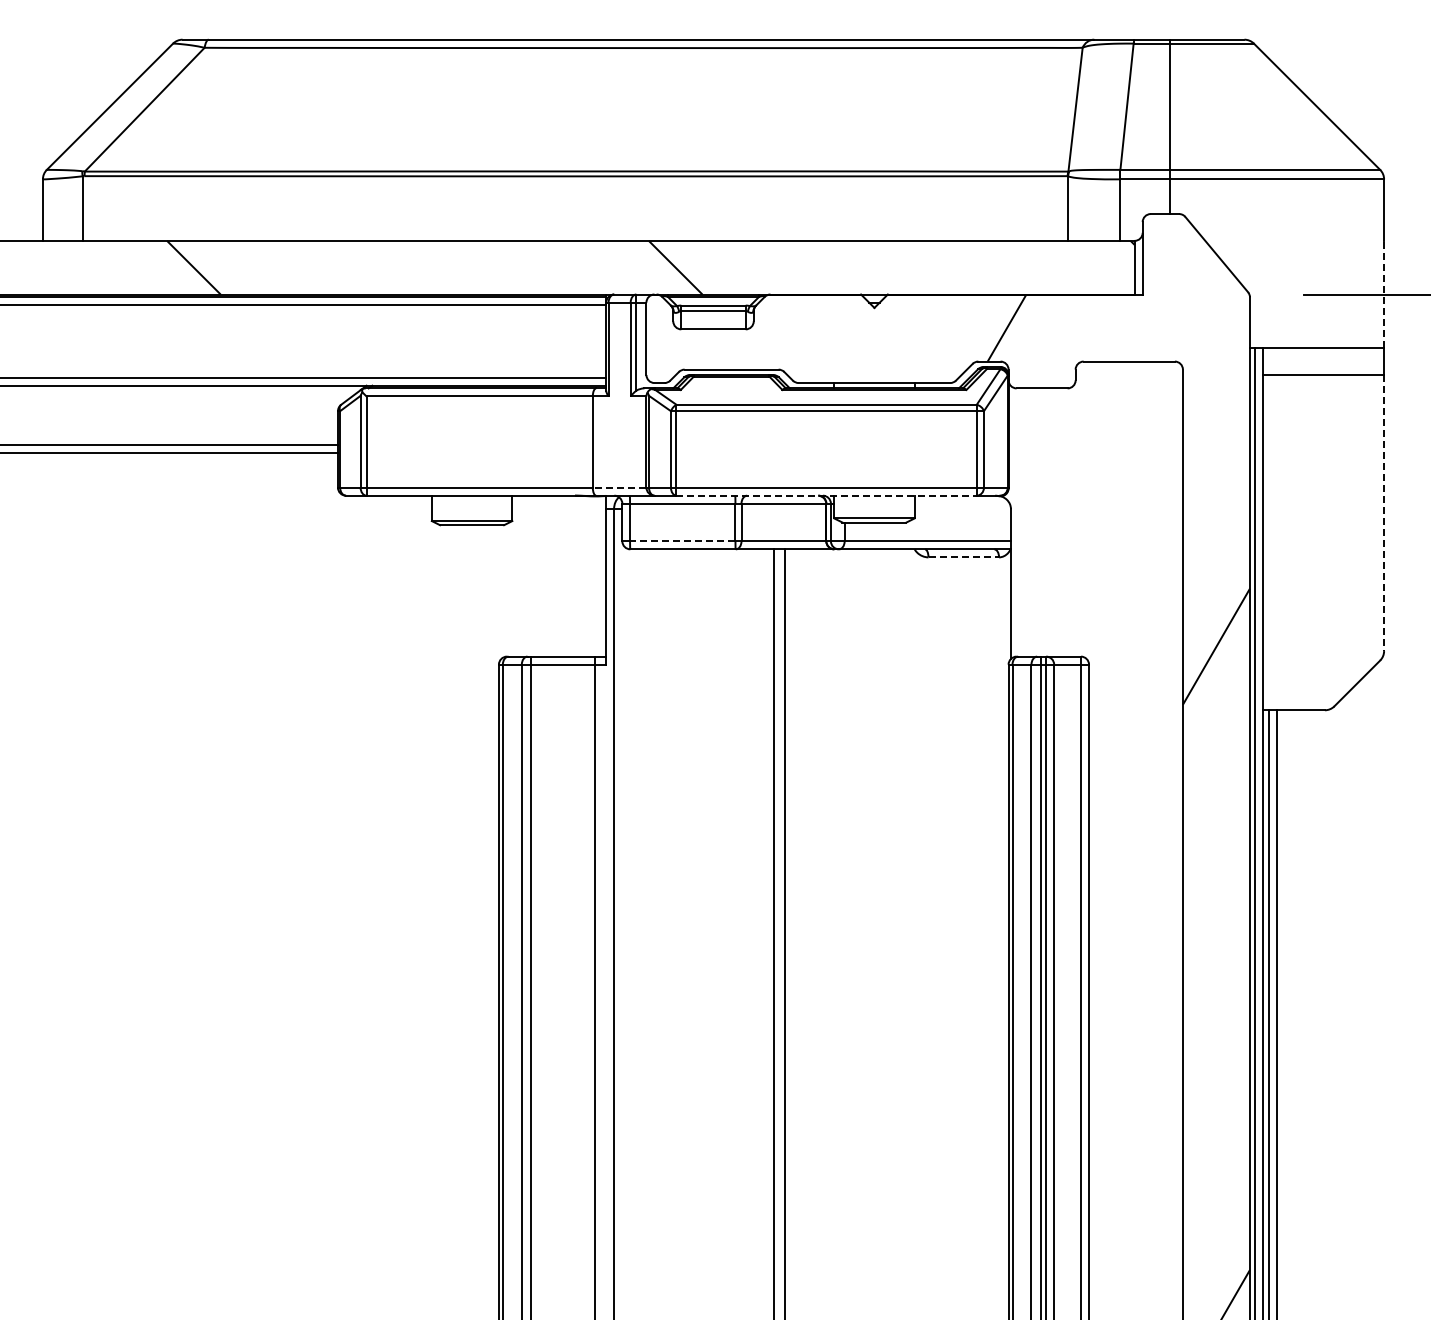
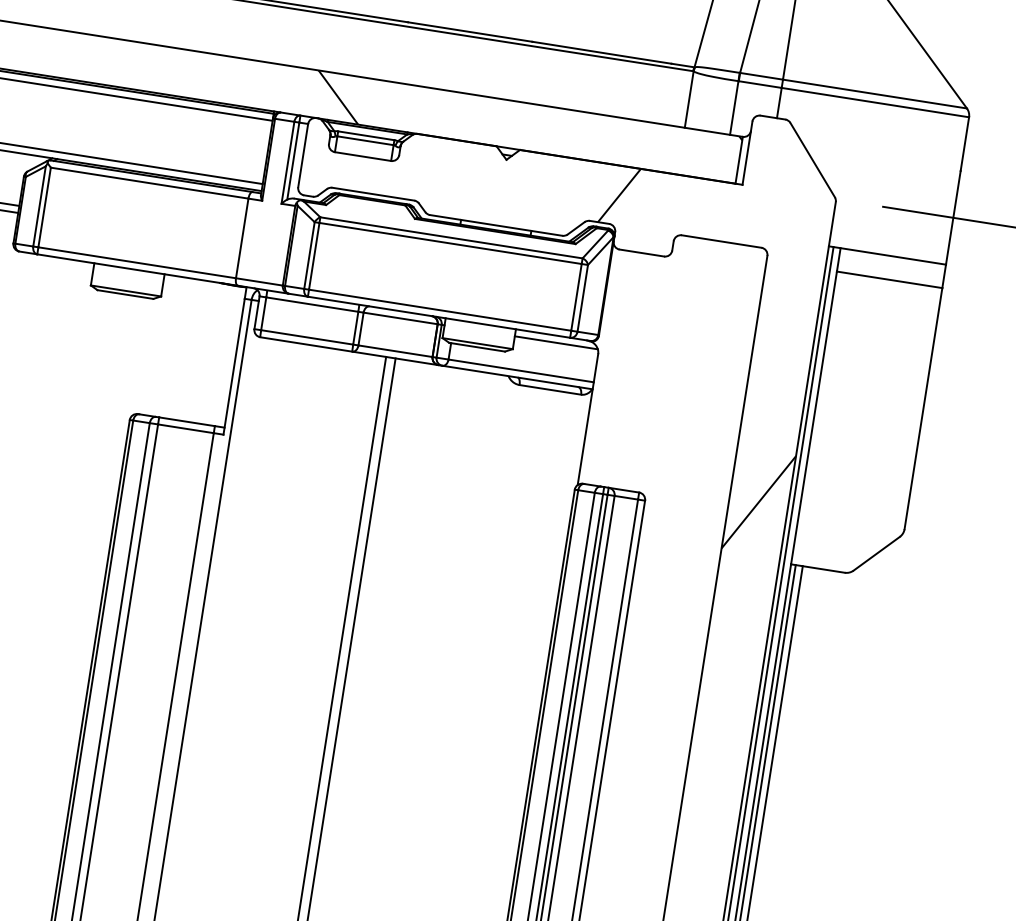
line: (1384, 294) -> (953, 217), dashed -> solid
line: (619, 487) -> (259, 281), dashed -> solid
line: (827, 495) -> (439, 317), dashed -> solid
line: (961, 503) -> (555, 342), added
line: (1384, 513) -> (923, 409), dashed -> solid
line: (682, 541) -> (306, 337), dashed -> solid
line: (964, 557) -> (550, 390), dashed -> solid

